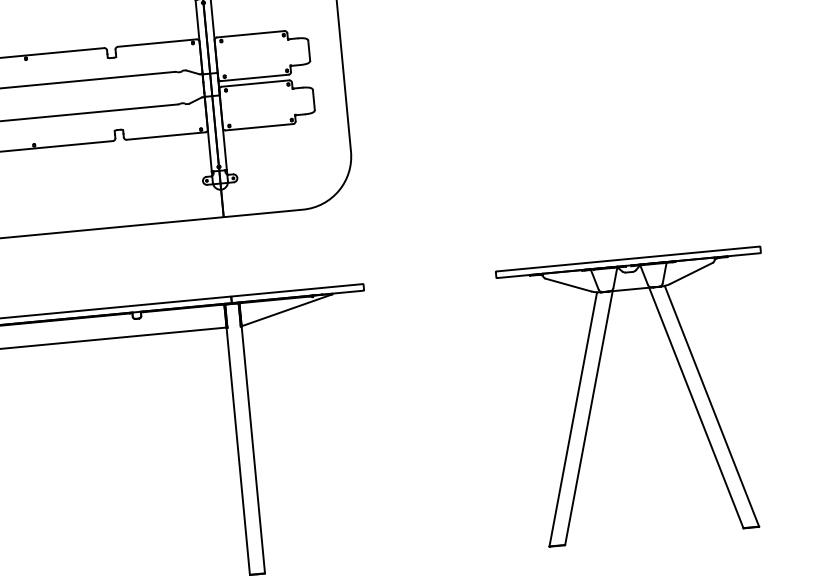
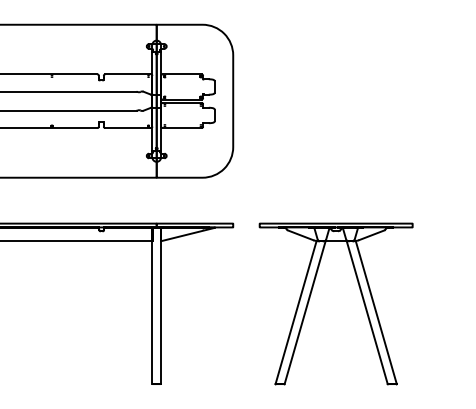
part: (595, 392) -> (310, 298), moved

